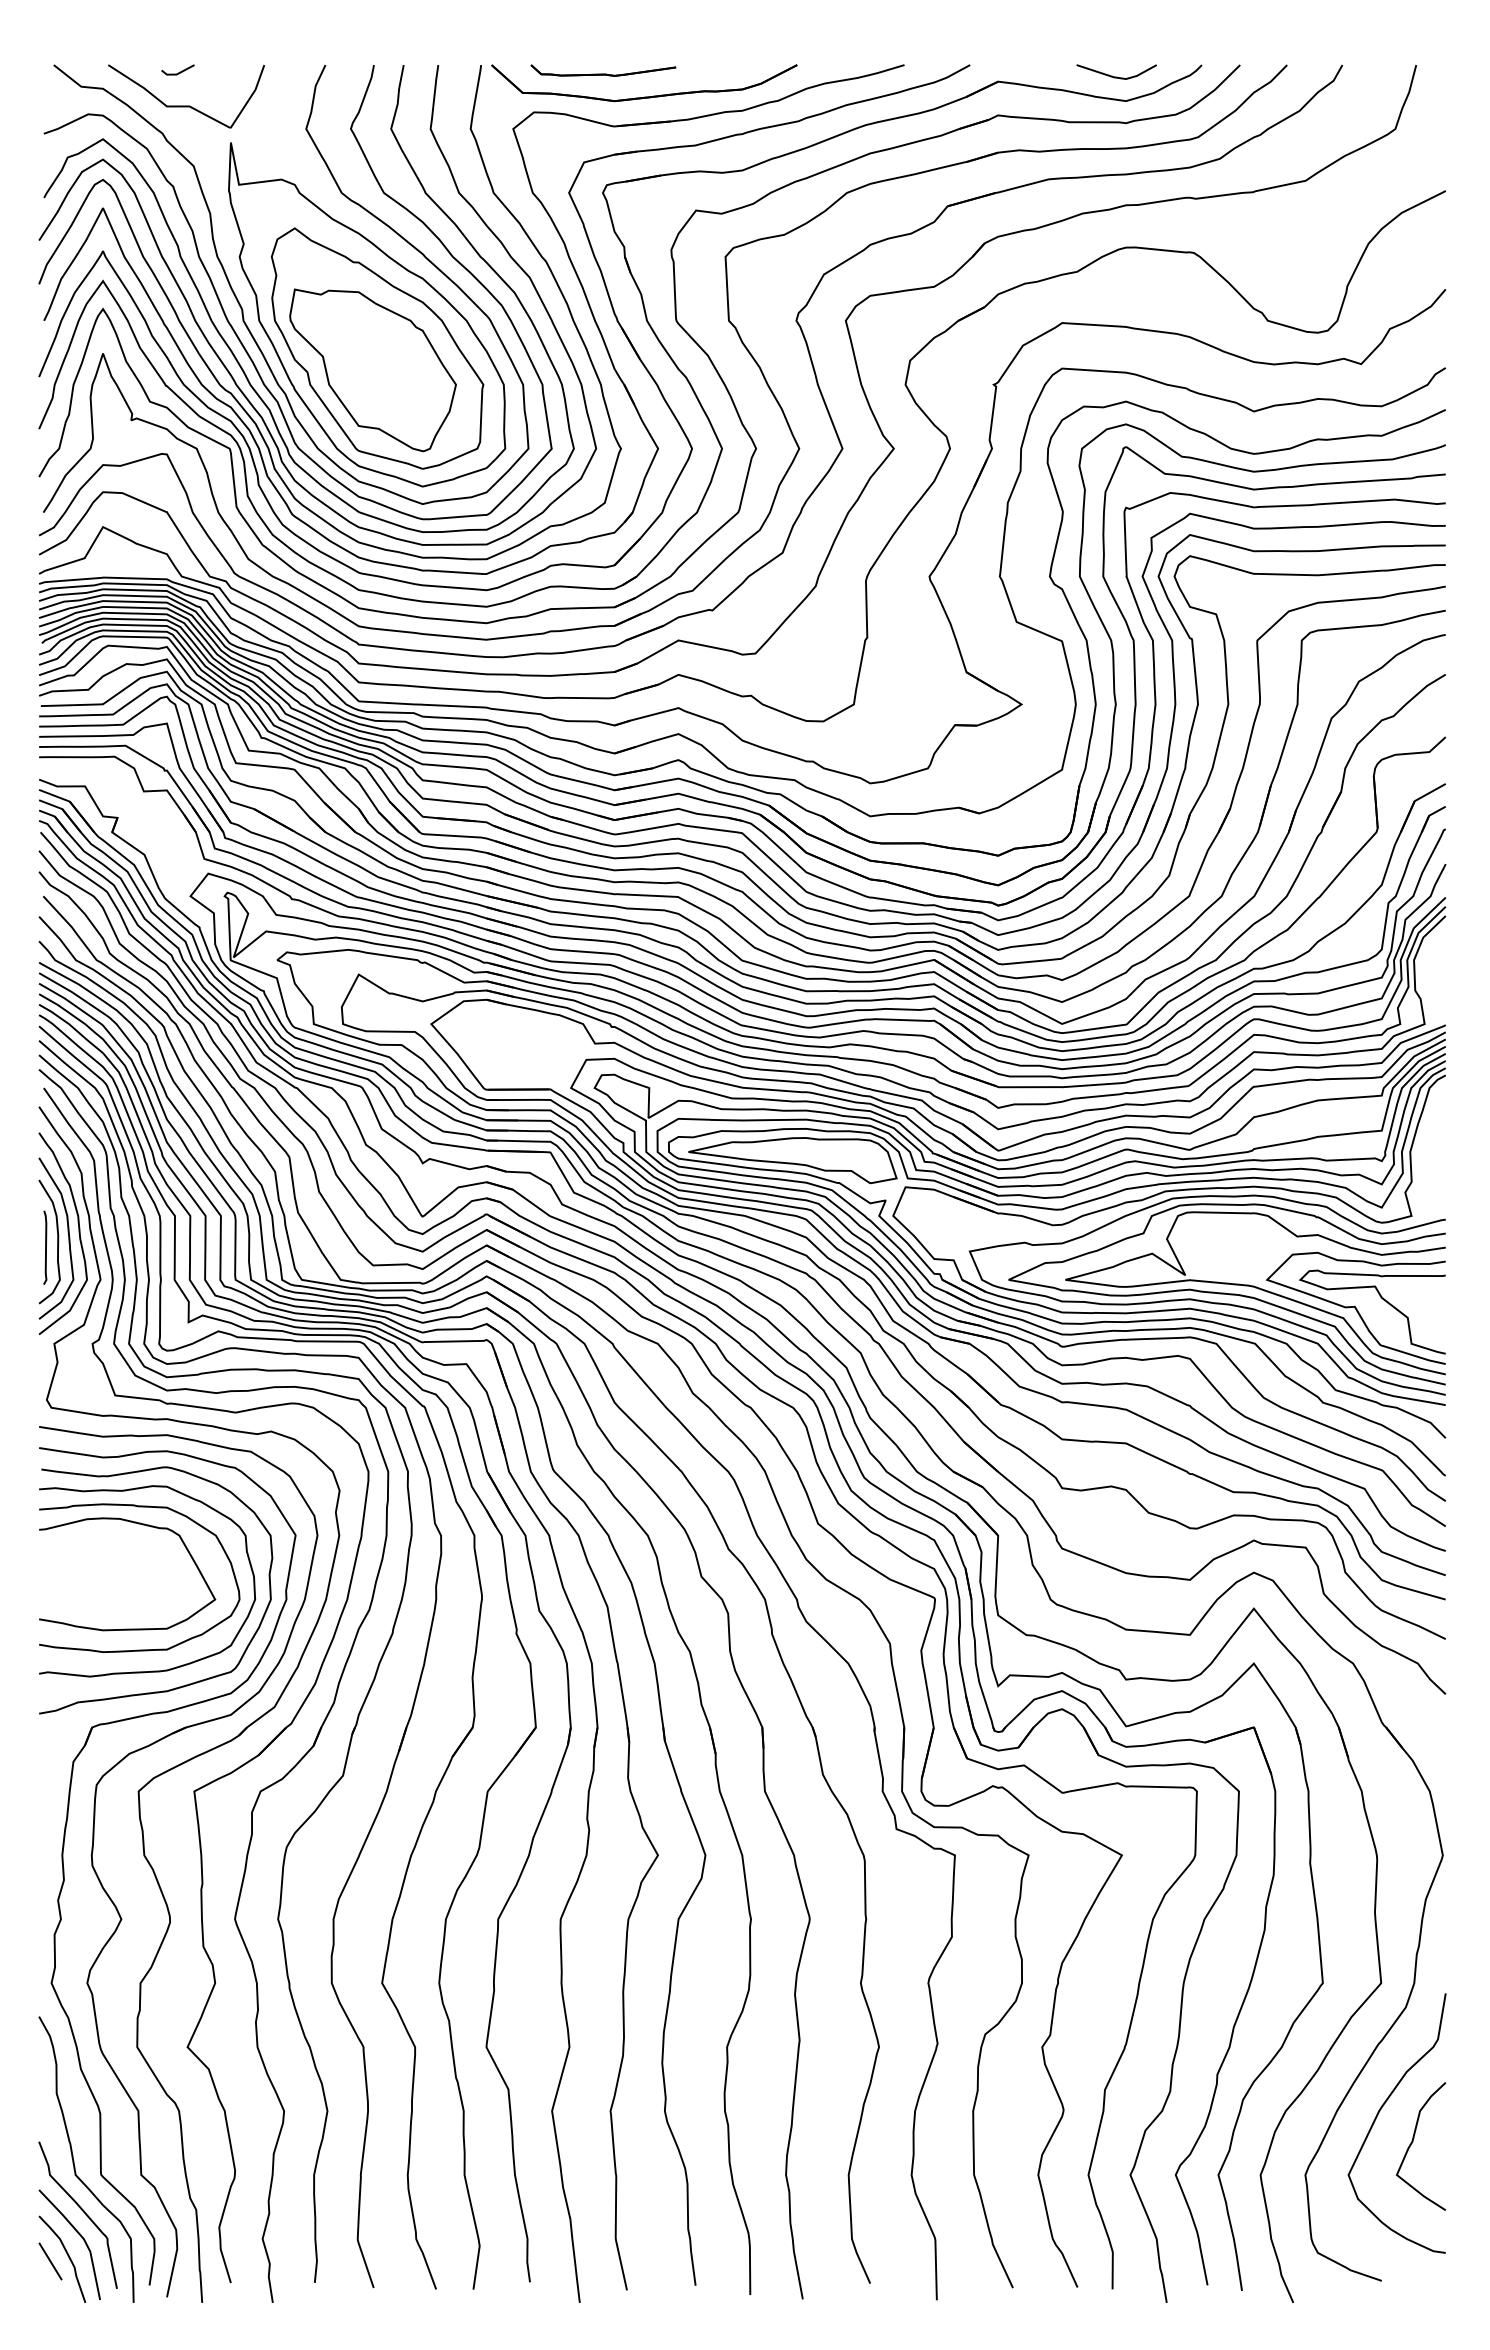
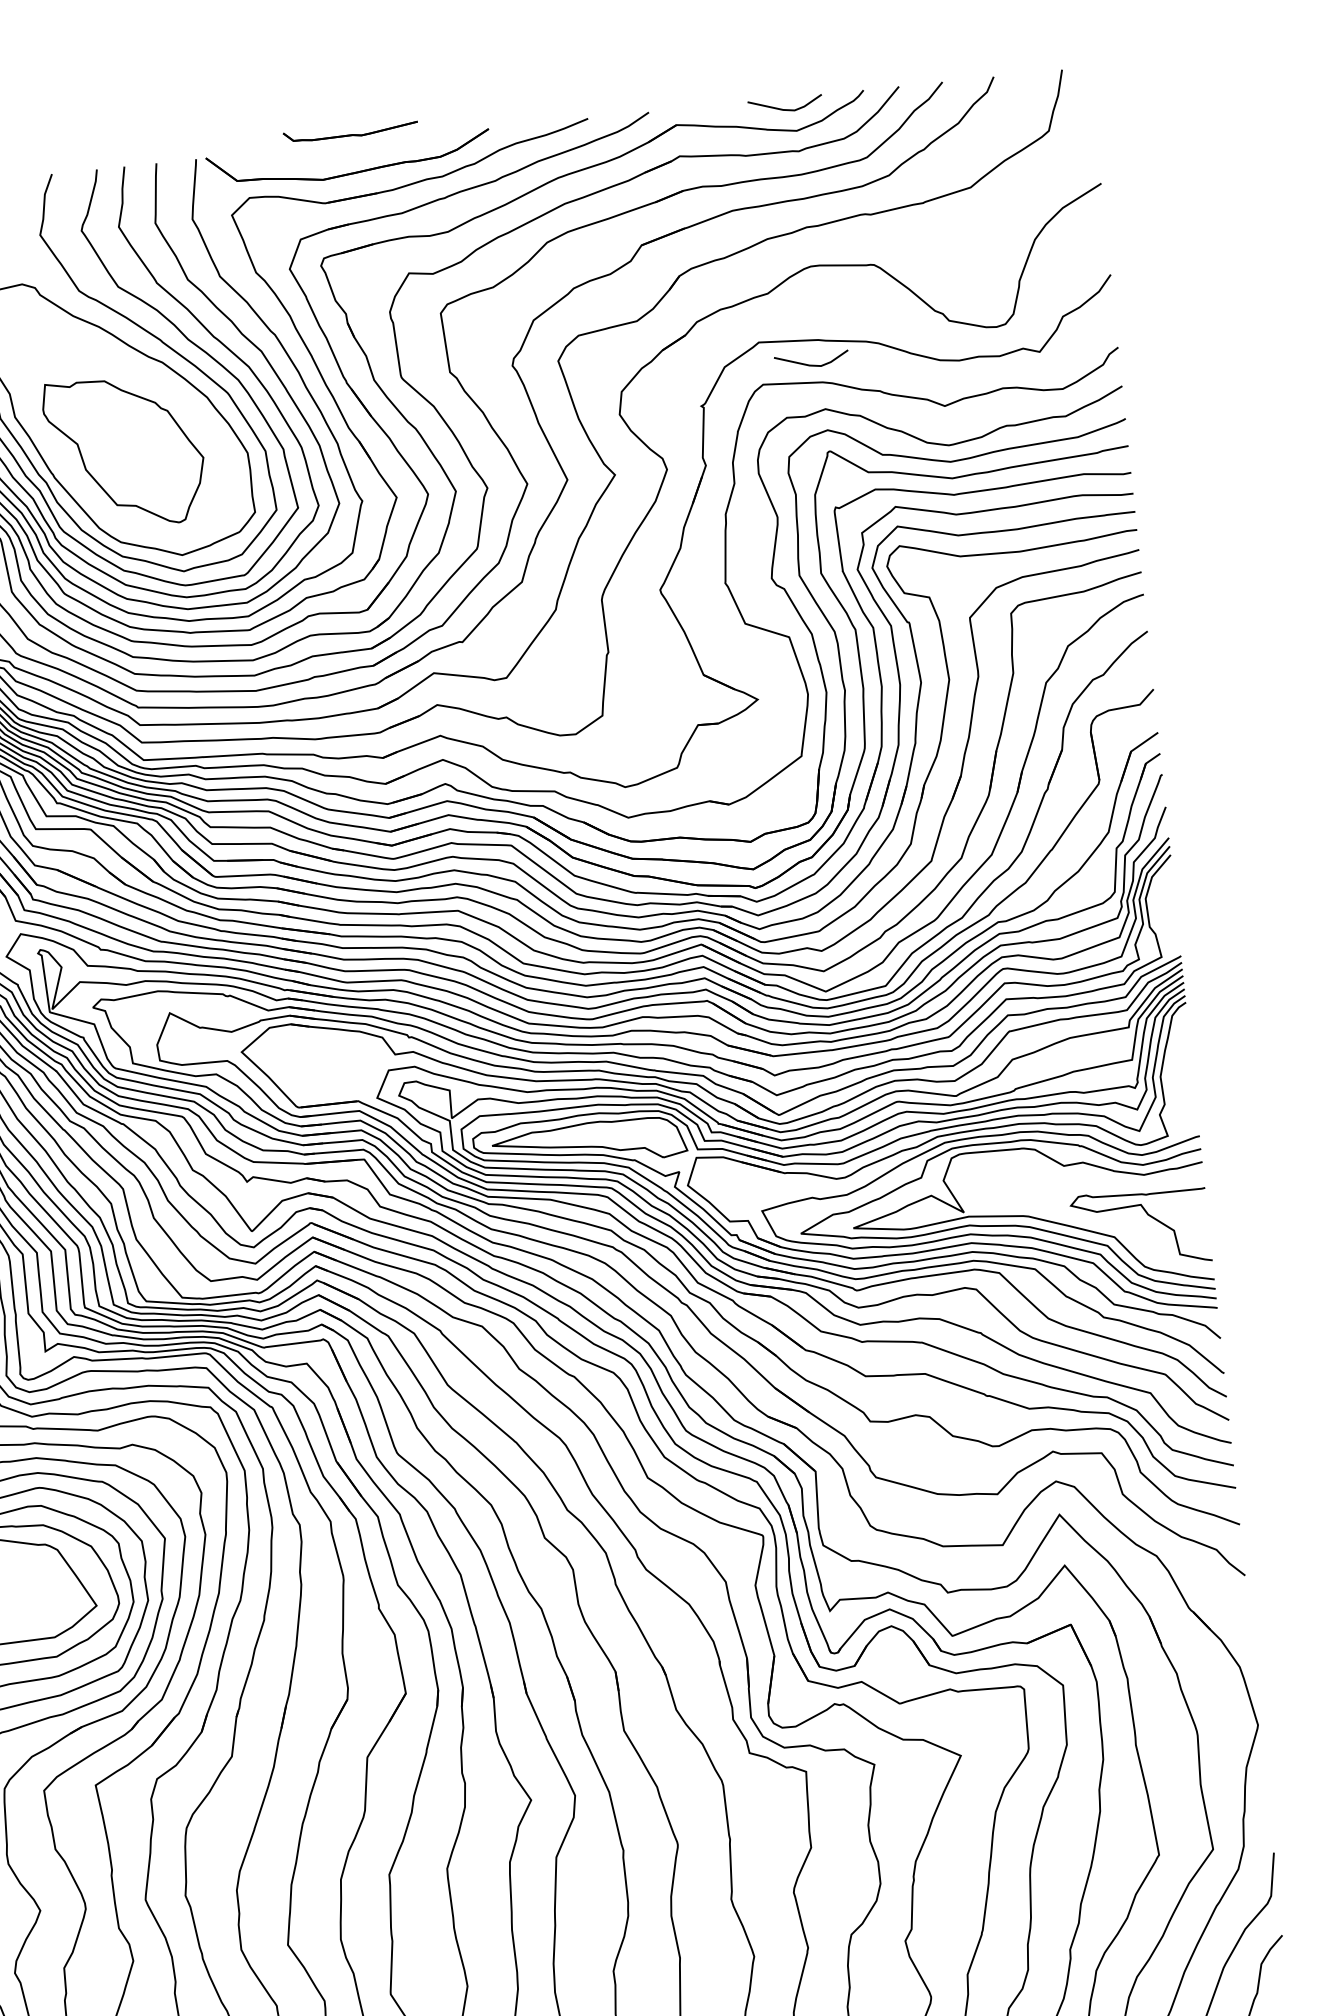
part: (603, 70) -> (350, 131), moved
part: (377, 348) -> (127, 431), removed
line: (1116, 352) -> (811, 364), added
curve: (1355, 1307) -> (1124, 1226), removed

